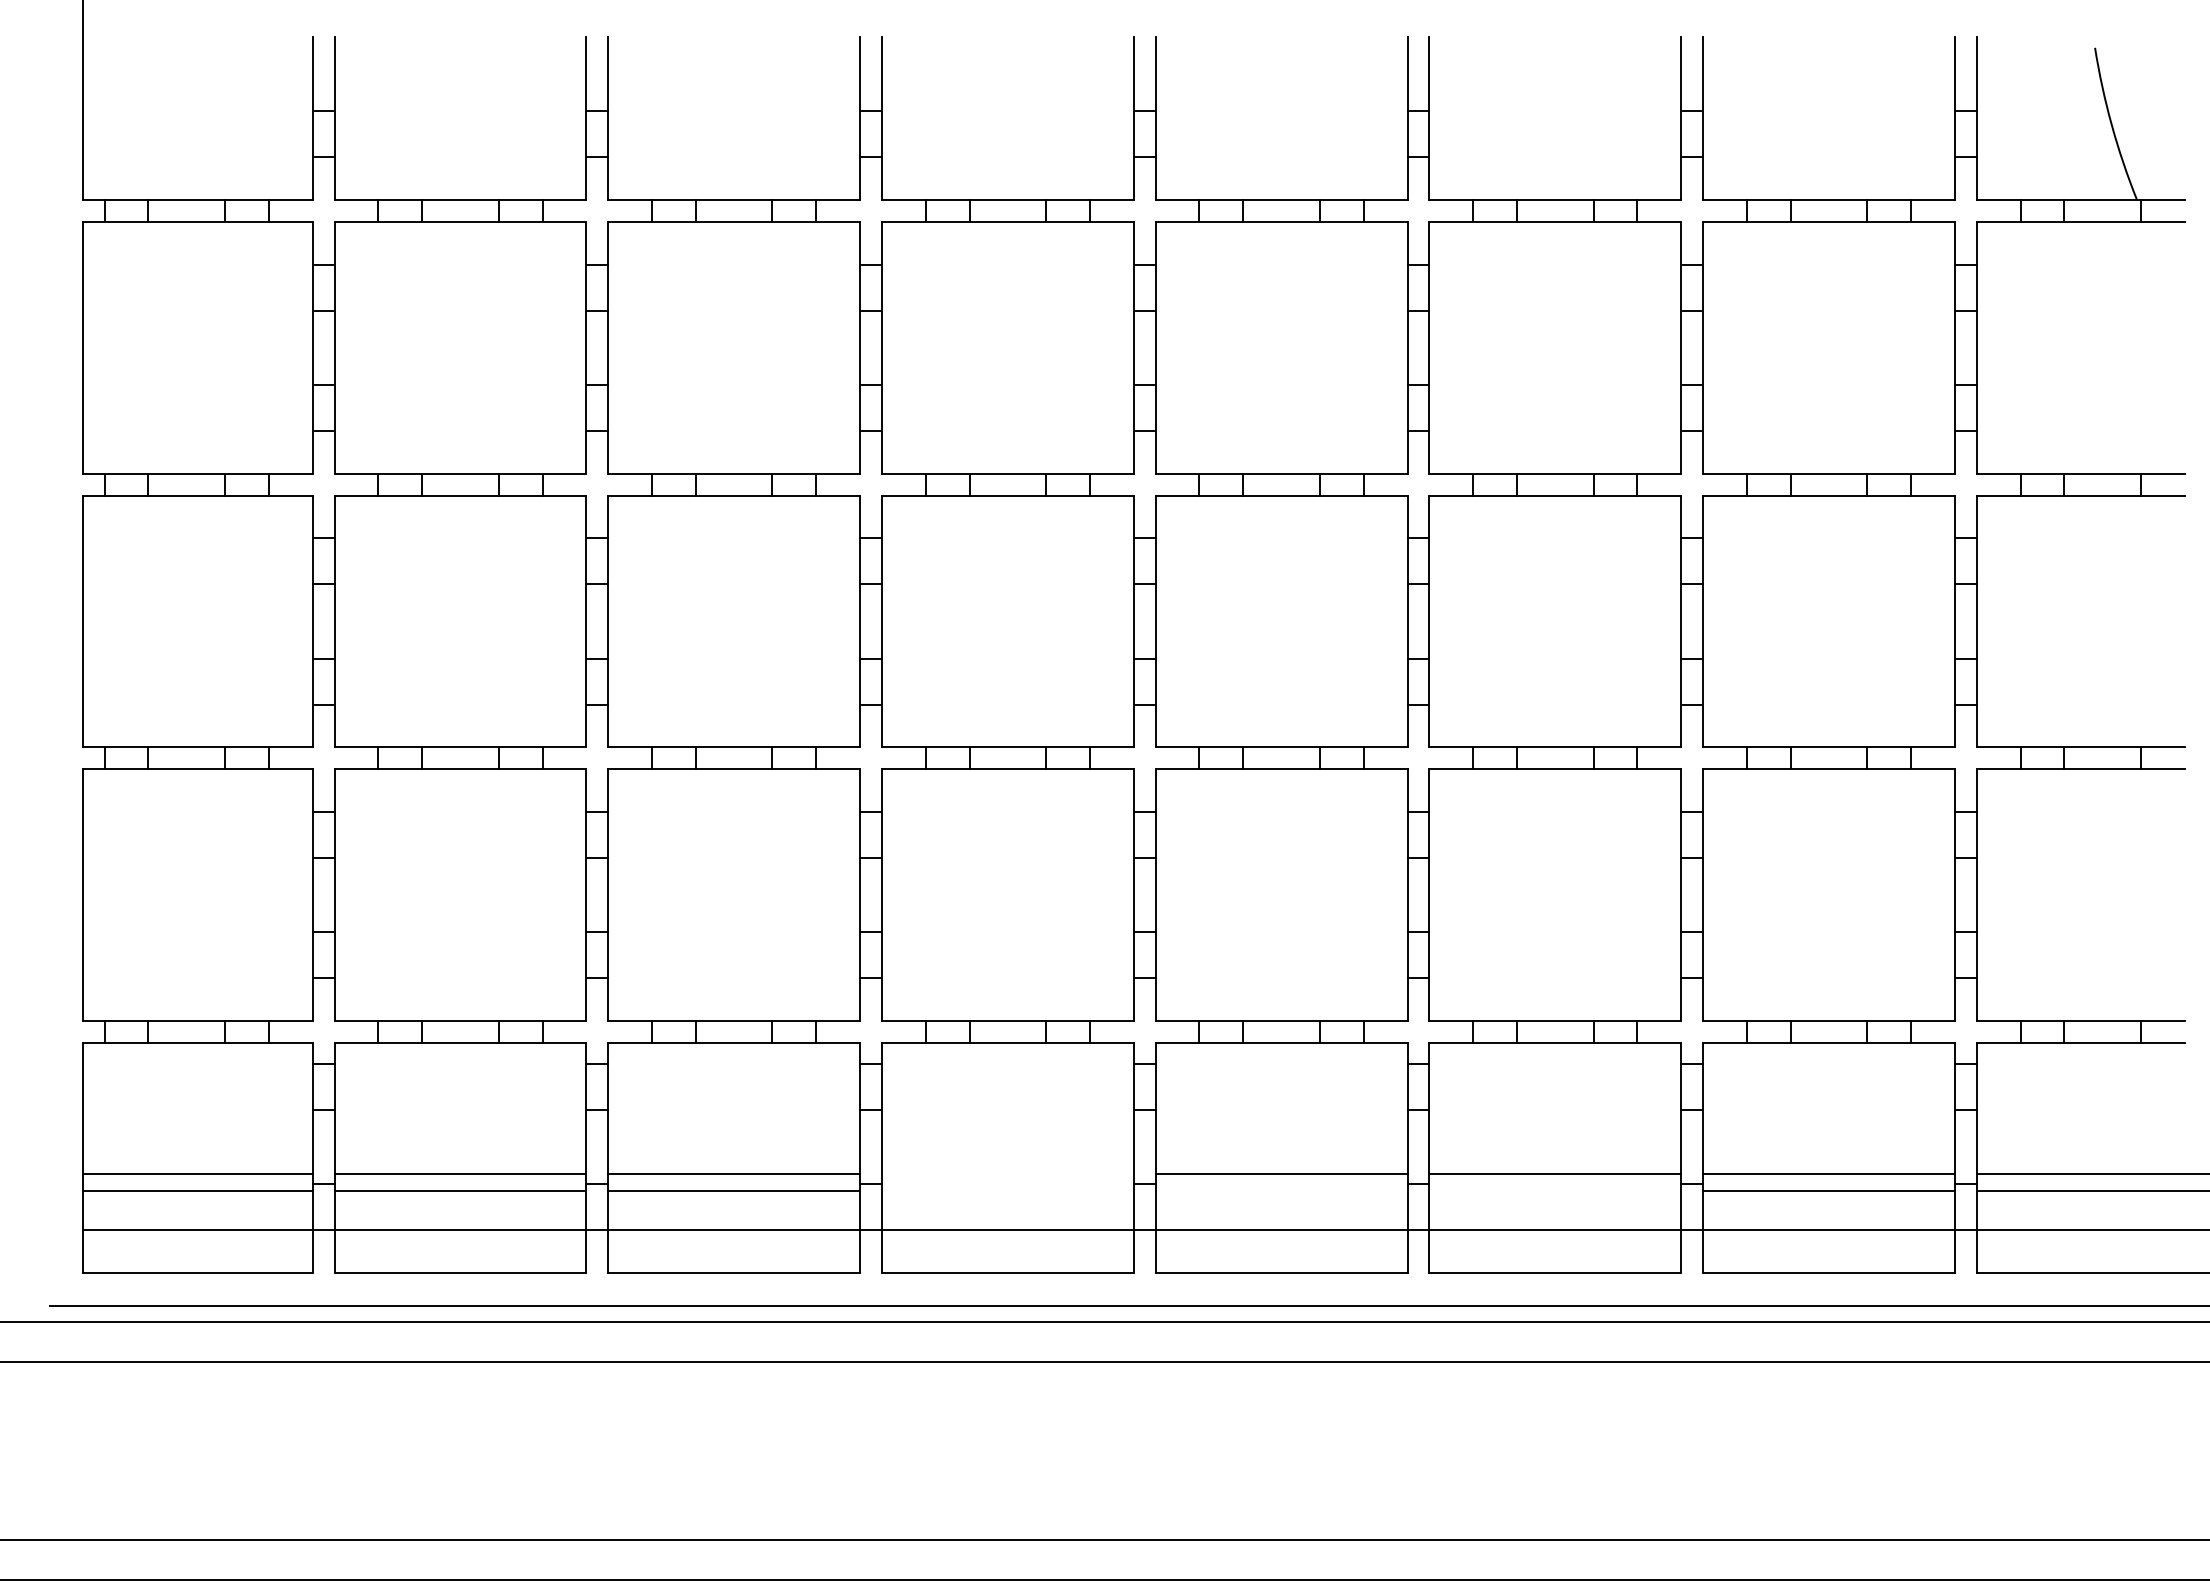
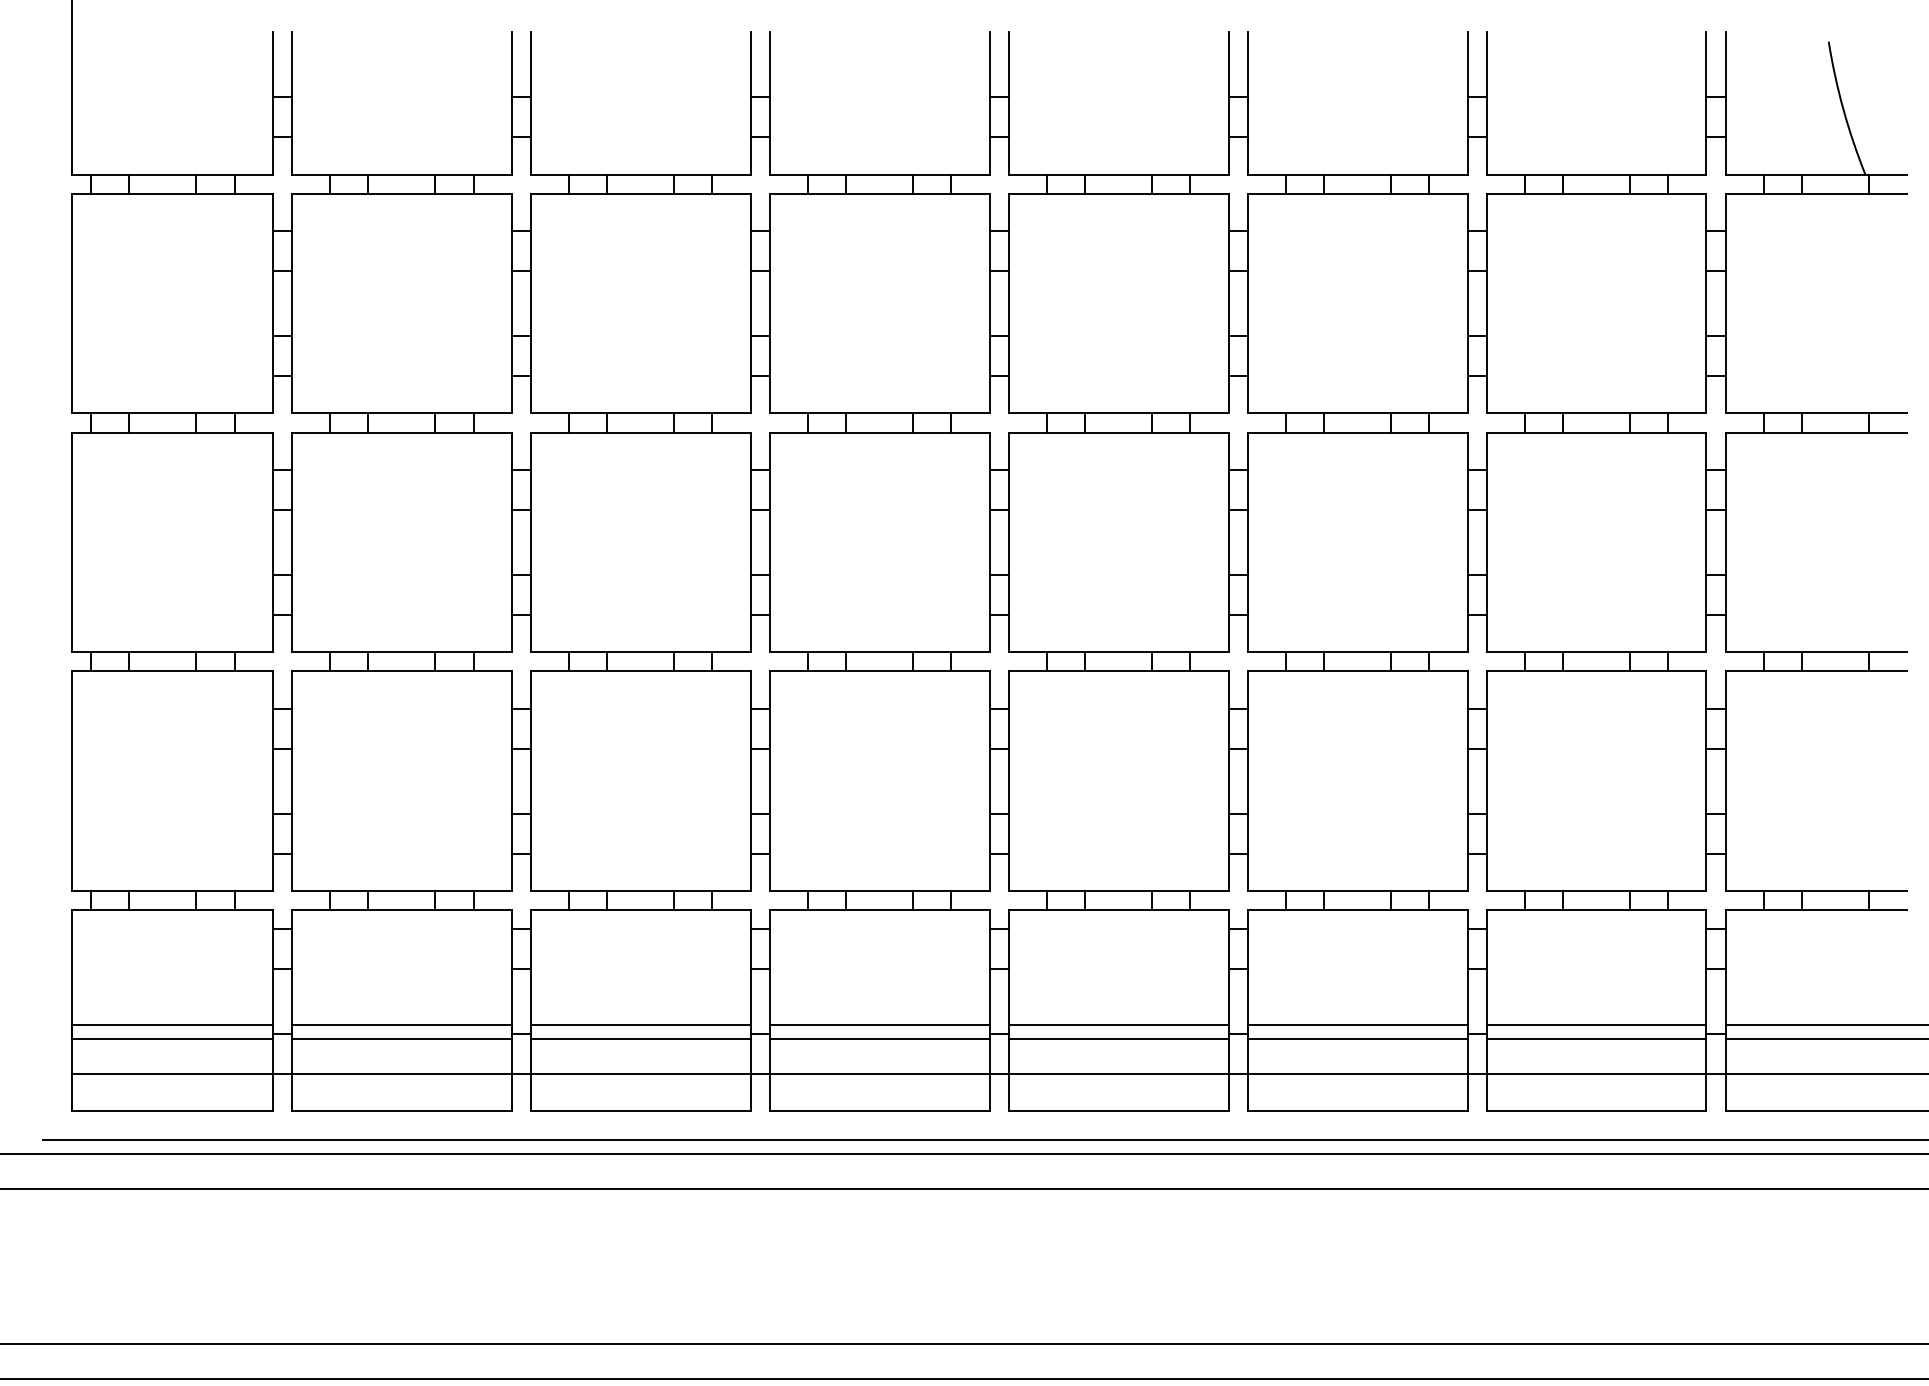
line: (1007, 1174) -> (879, 1025), added
line: (1007, 1190) -> (879, 1039), added
line: (1281, 1190) -> (1118, 1039), added
line: (1555, 1190) -> (1357, 1039), added

